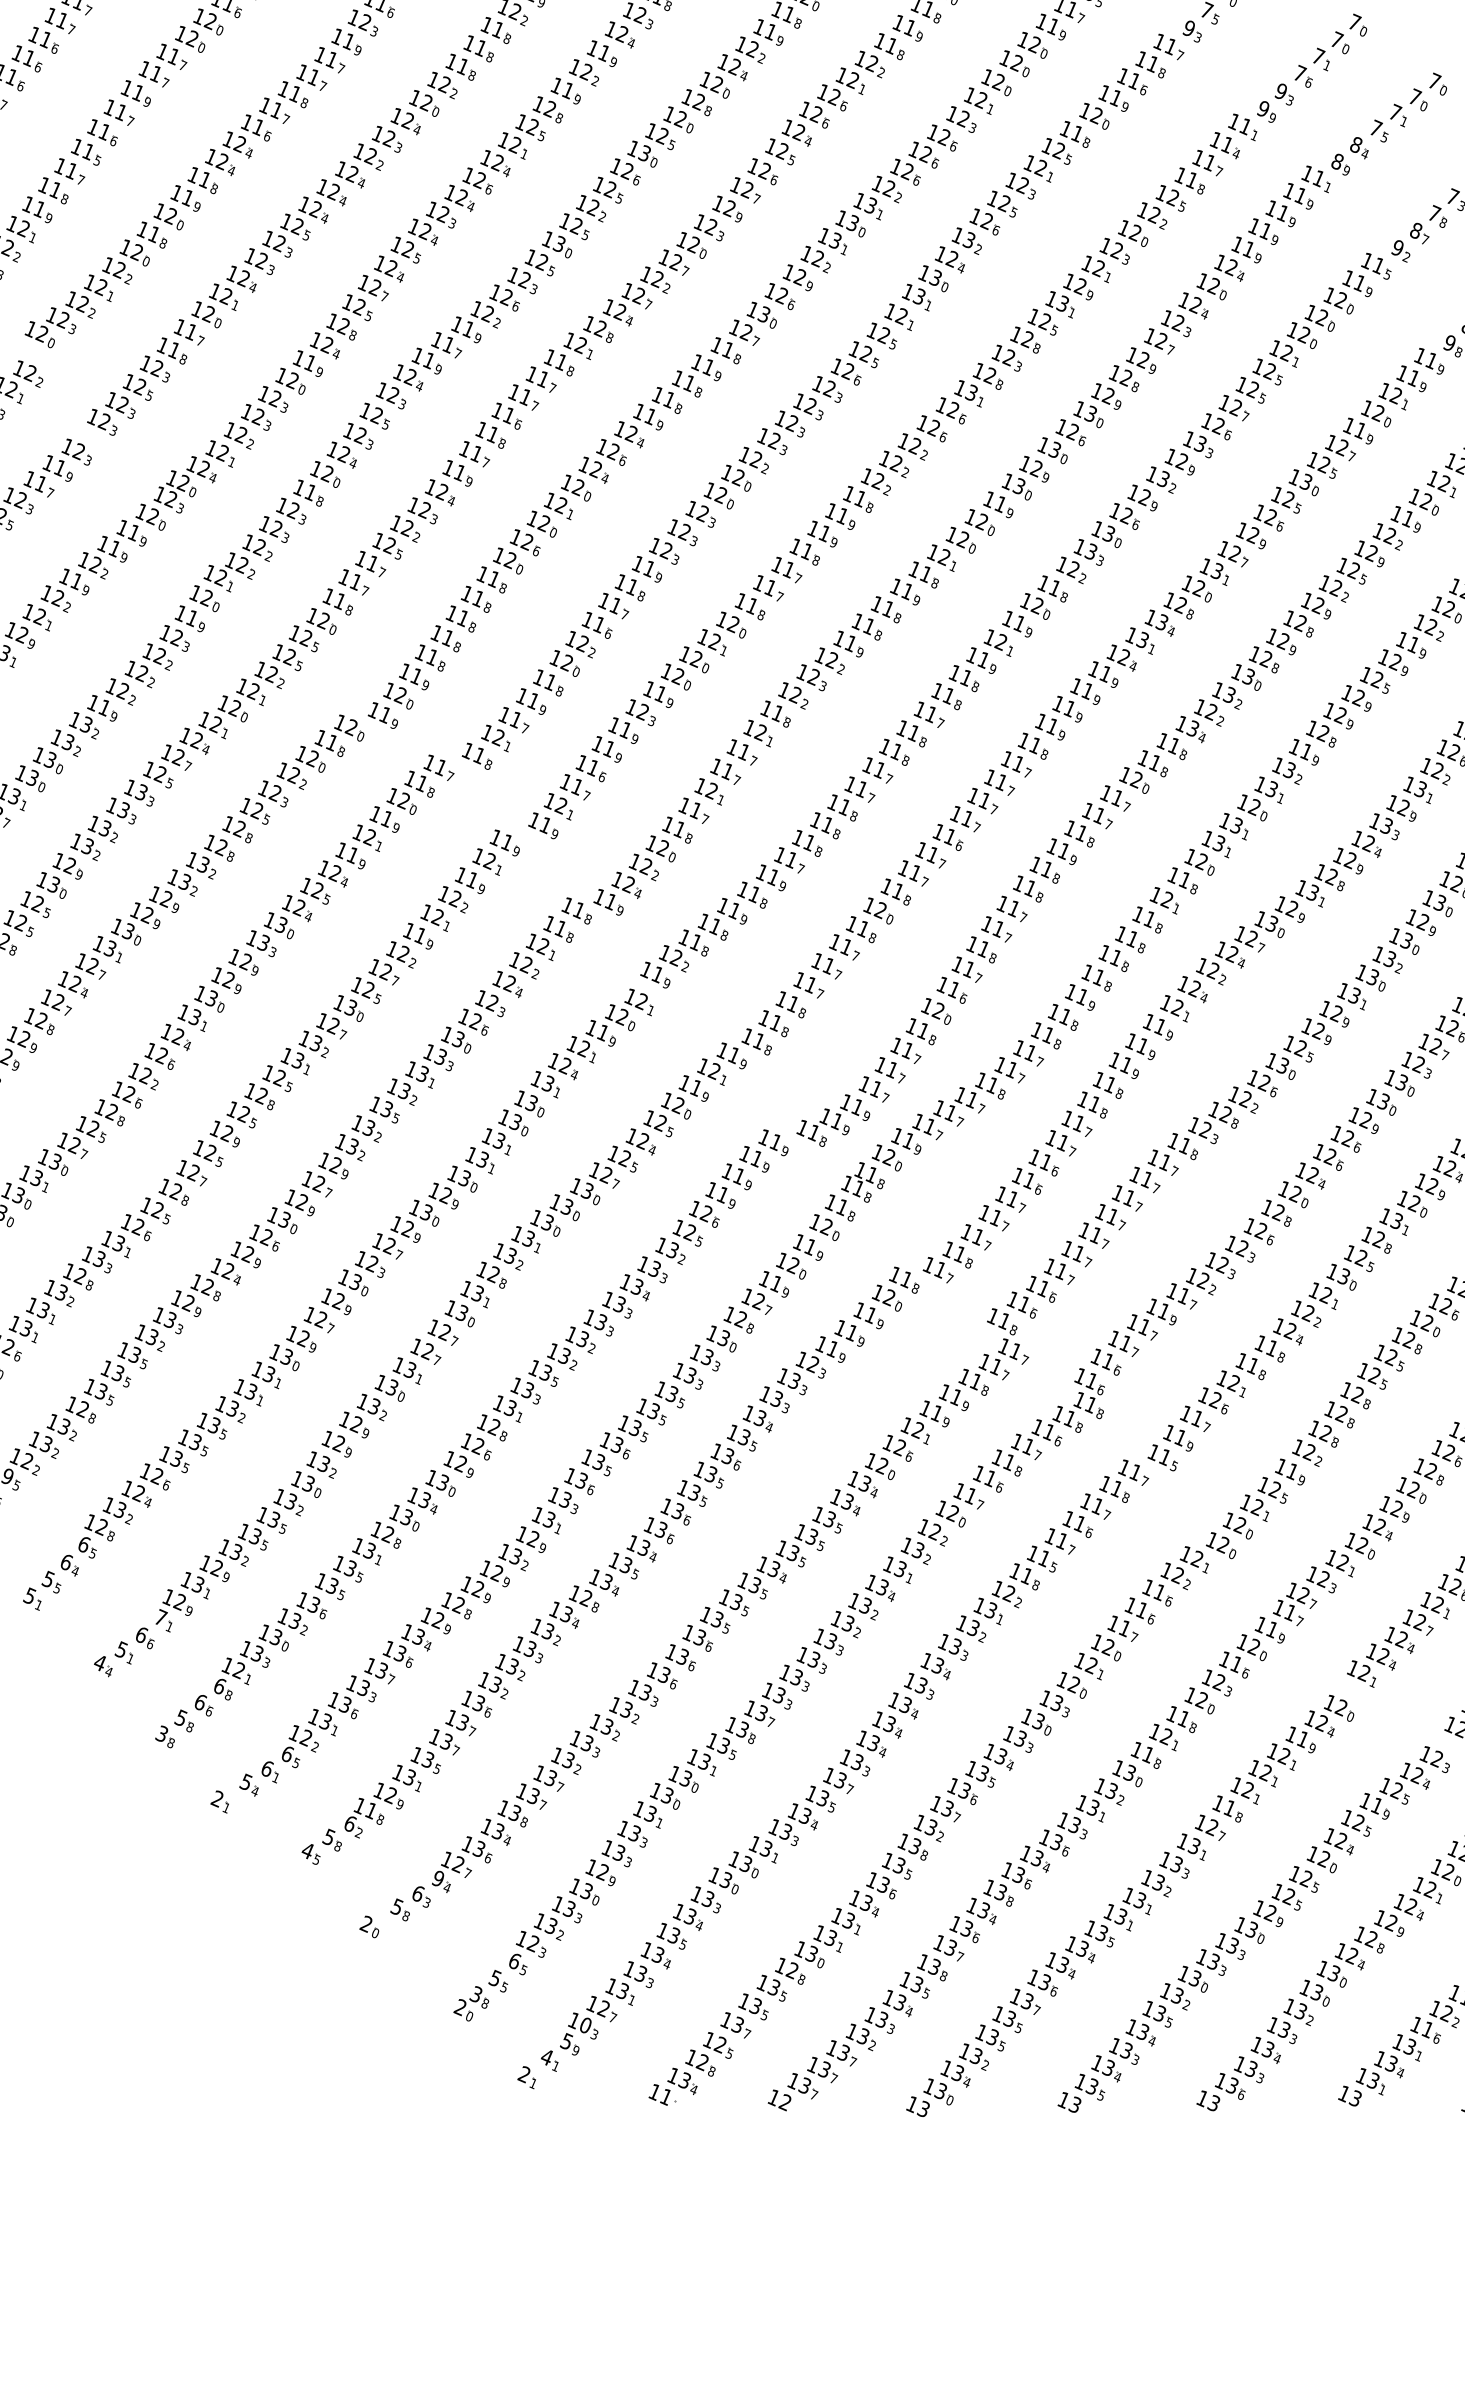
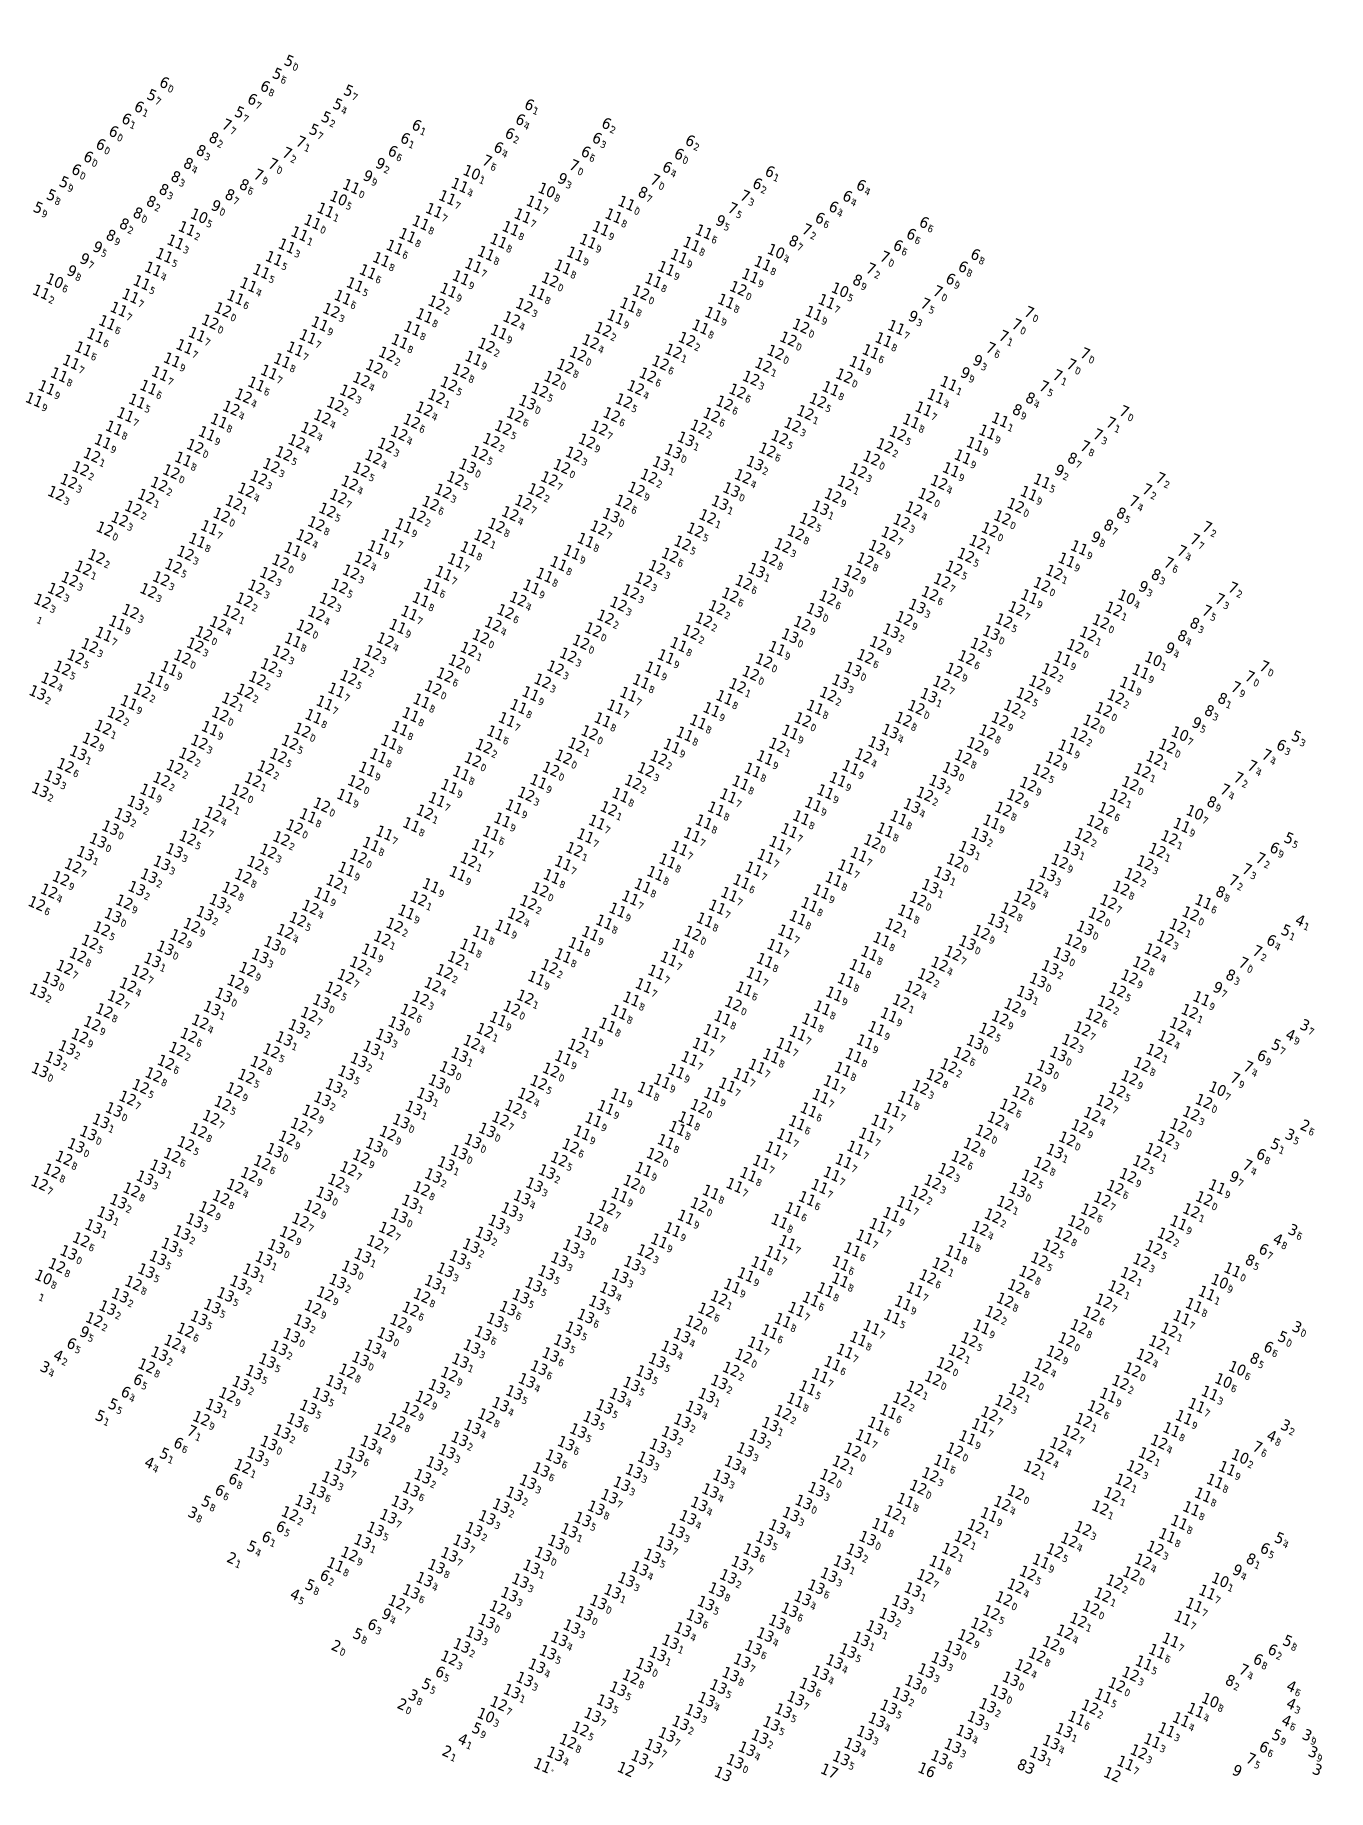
text: (1343, 2093) -> (1021, 1764), 13 -> 83
text: (1213, 2103) -> (930, 1771), 13 -> 16
text: (1075, 2104) -> (833, 1772), 13 -> 17

